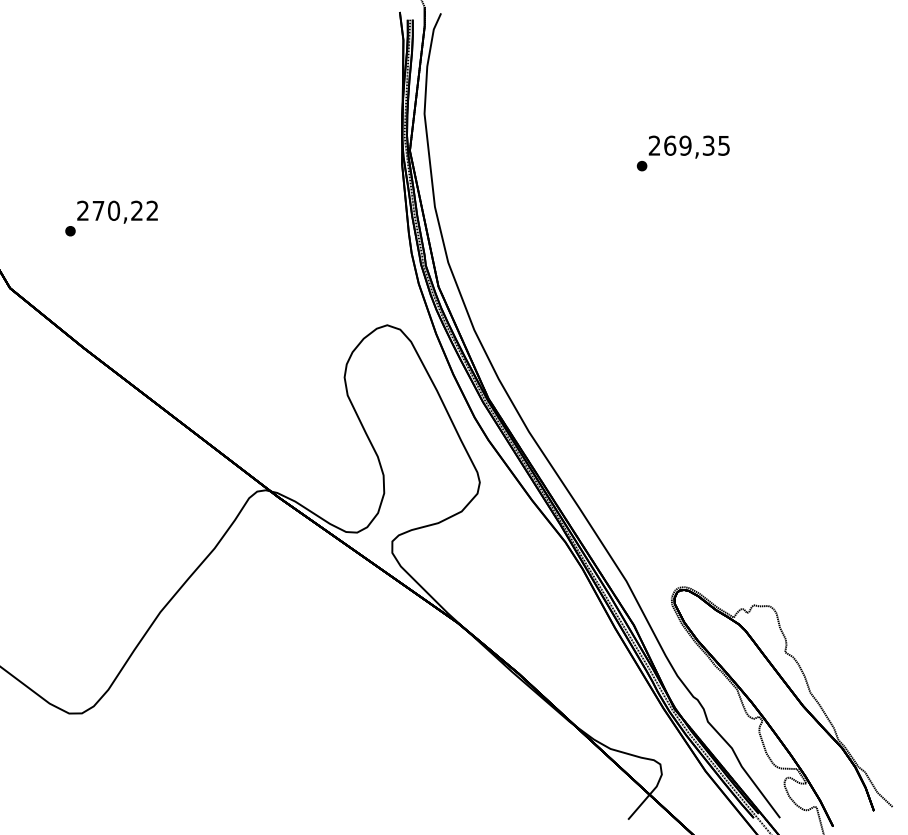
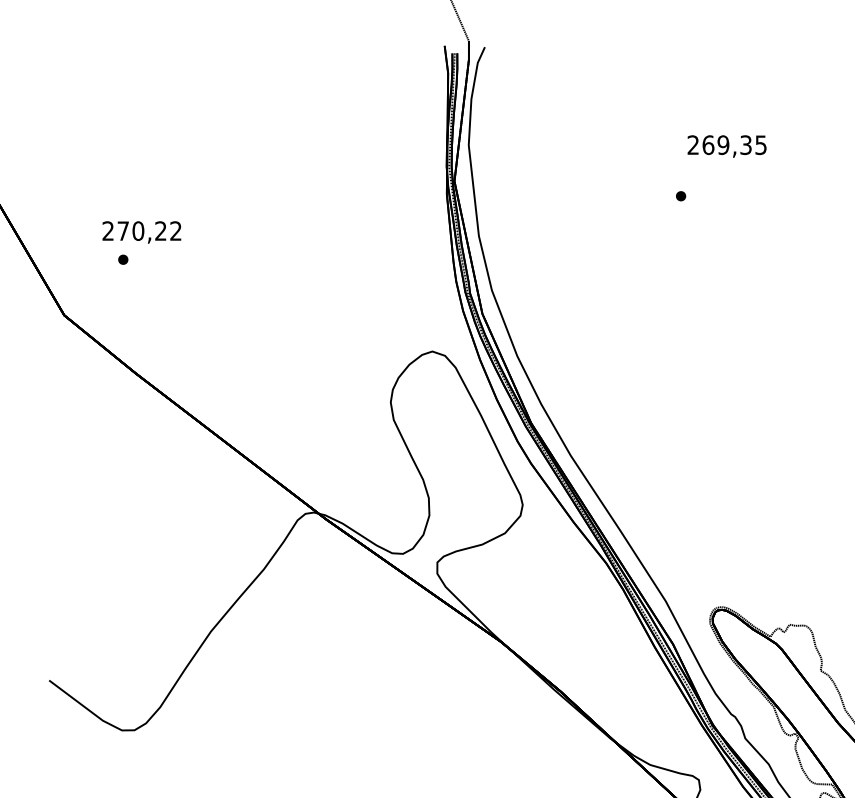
text: (688, 146) -> (726, 145), moved
text: (117, 211) -> (141, 231), moved

